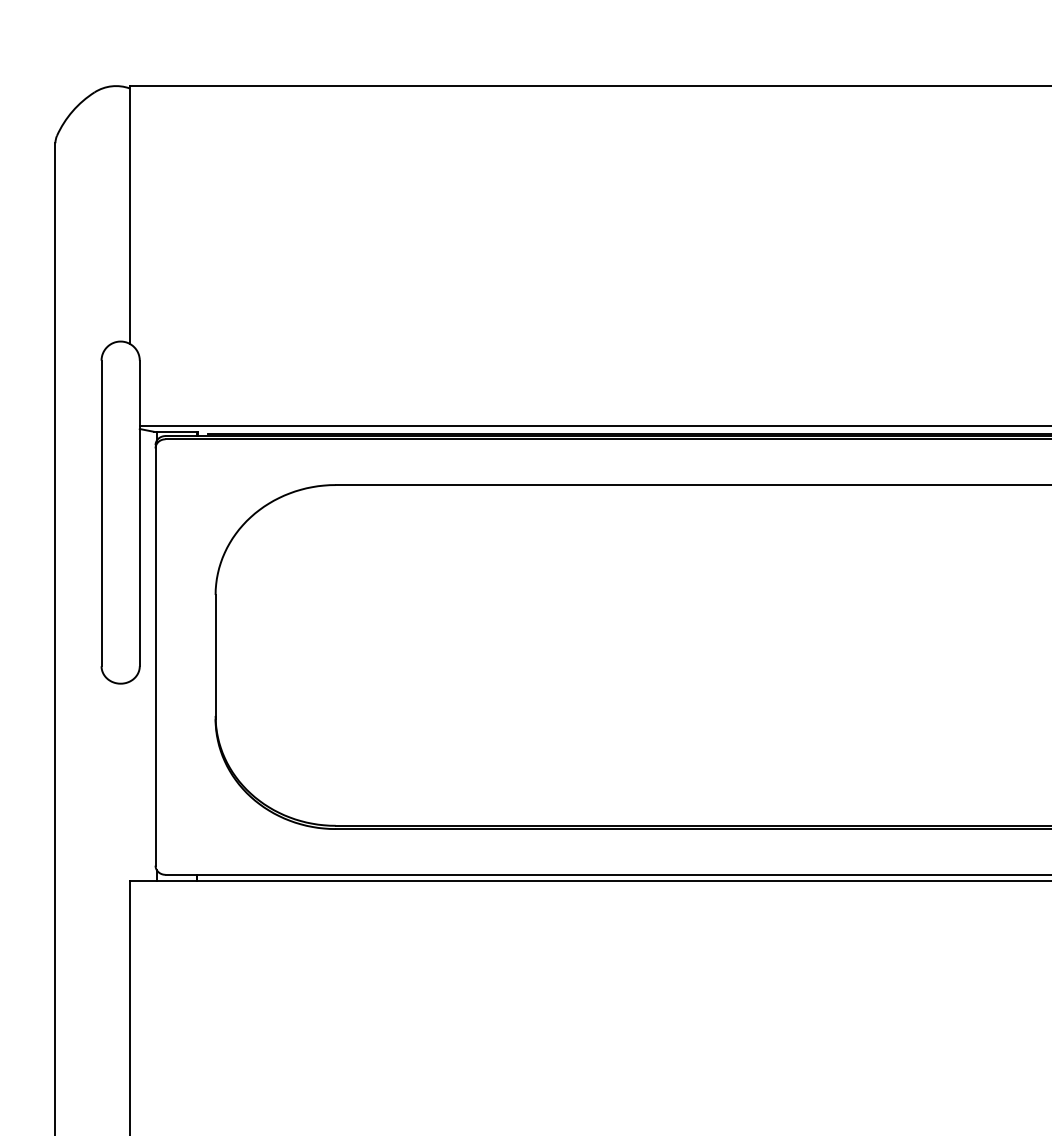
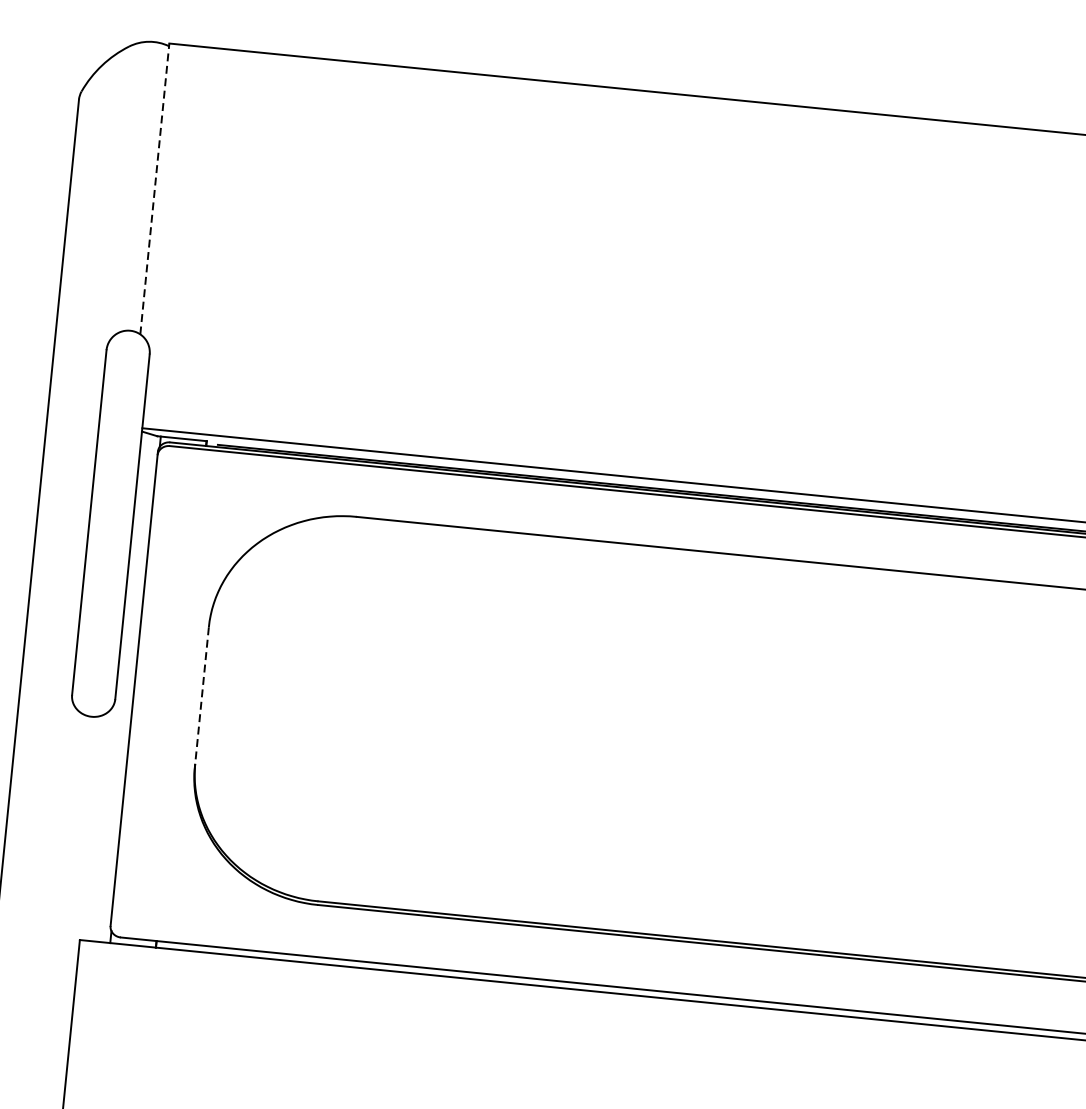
line: (129, 214) -> (154, 188), solid -> dashed
line: (215, 657) -> (201, 697), solid -> dashed

